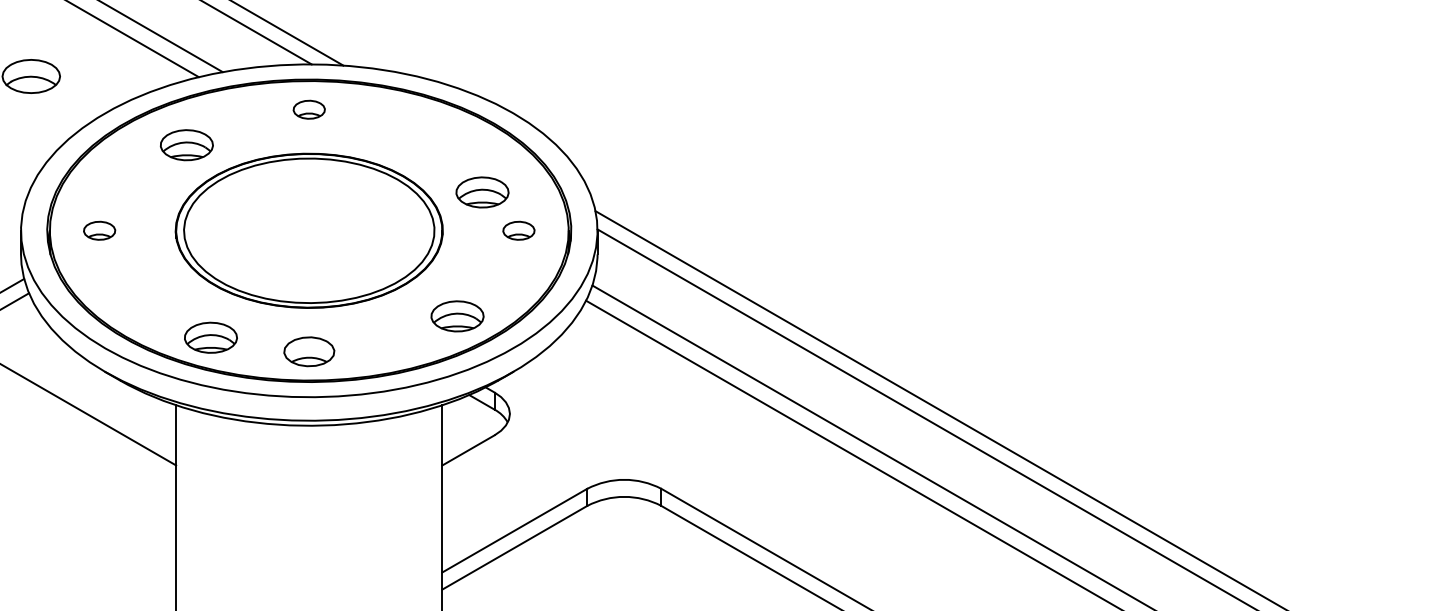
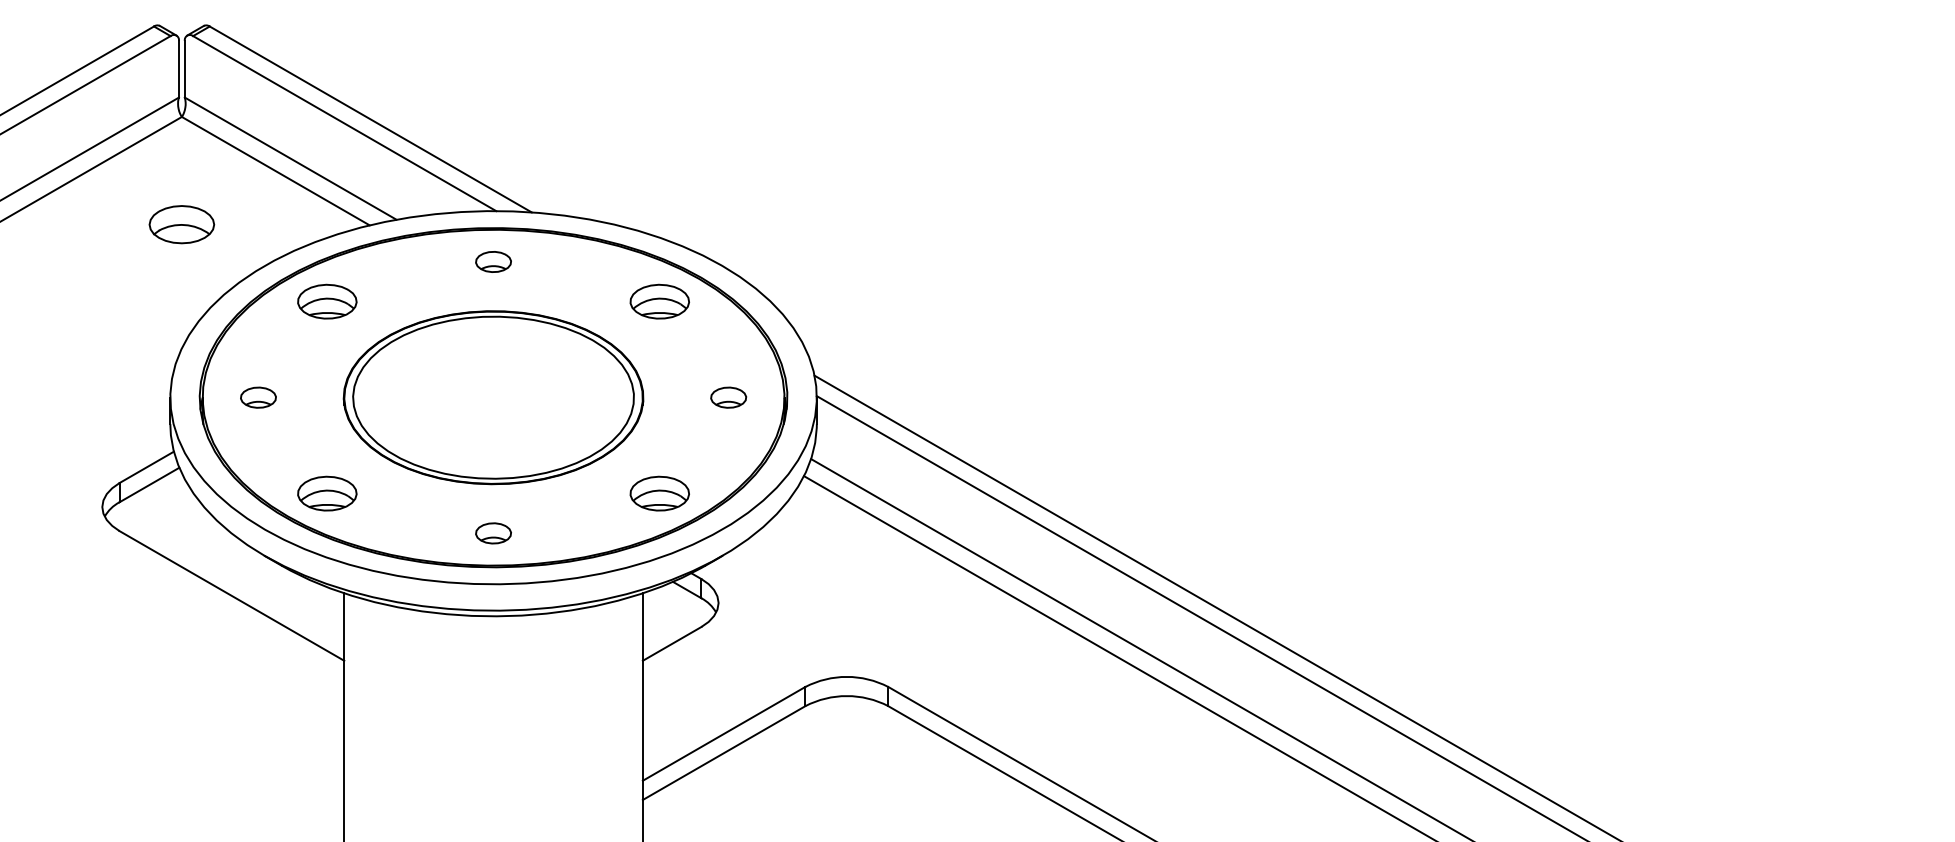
part: (187, 145) -> (327, 301), moved
part: (482, 192) -> (659, 301), moved
part: (211, 337) -> (327, 493), moved
part: (309, 351) -> (493, 533), size x0.62

